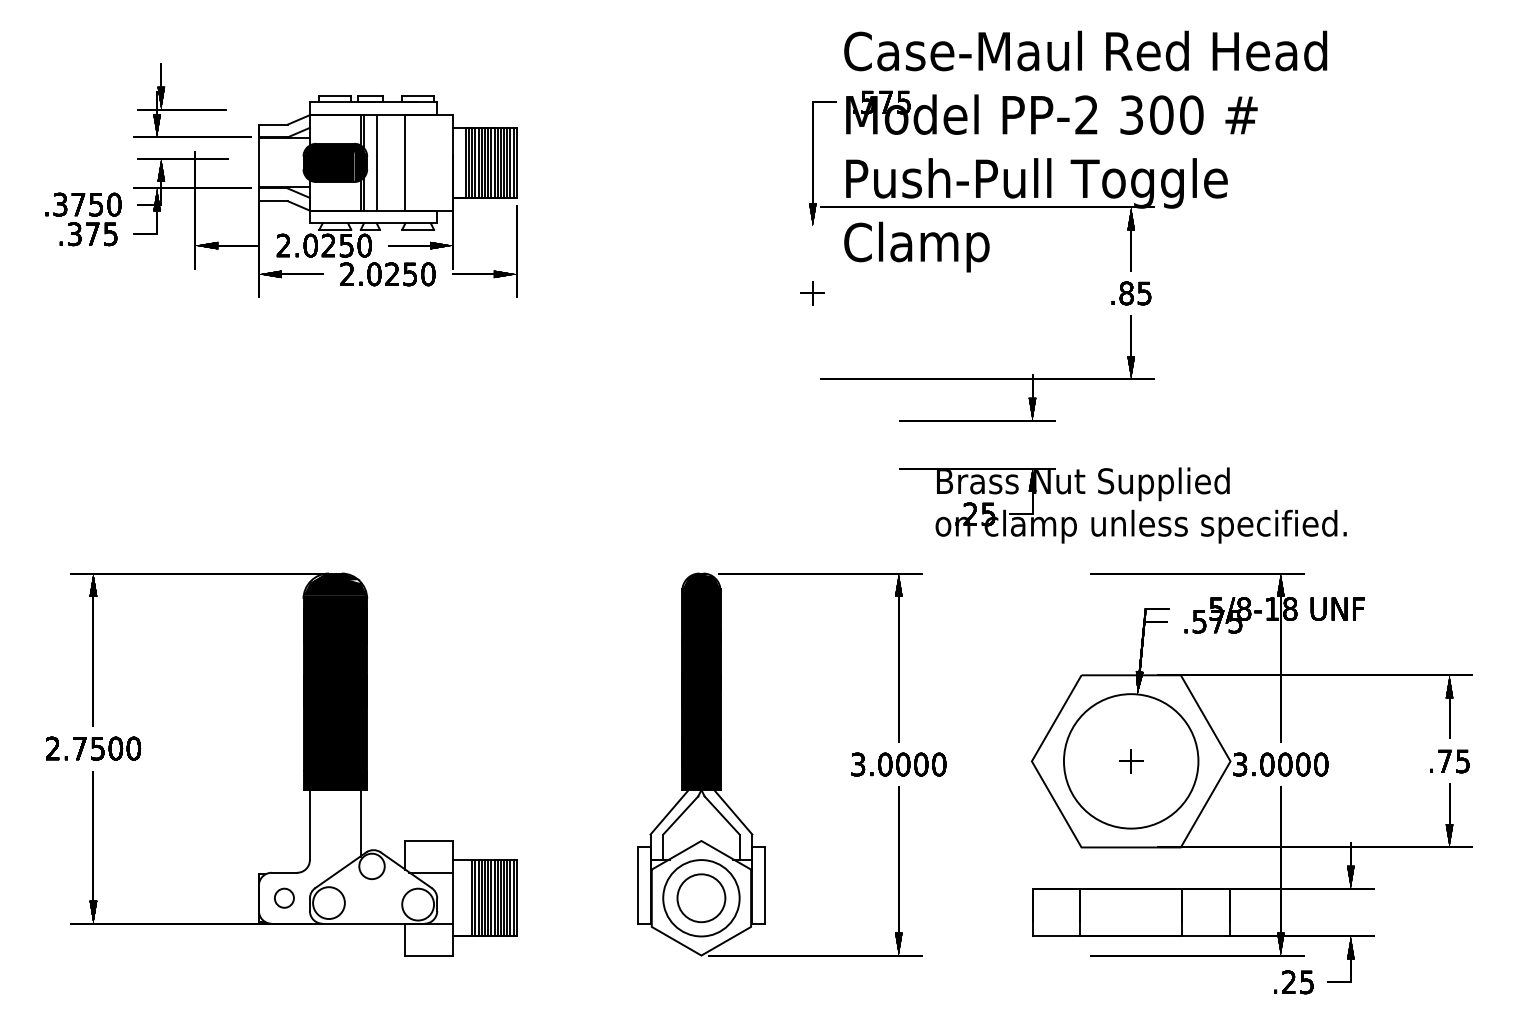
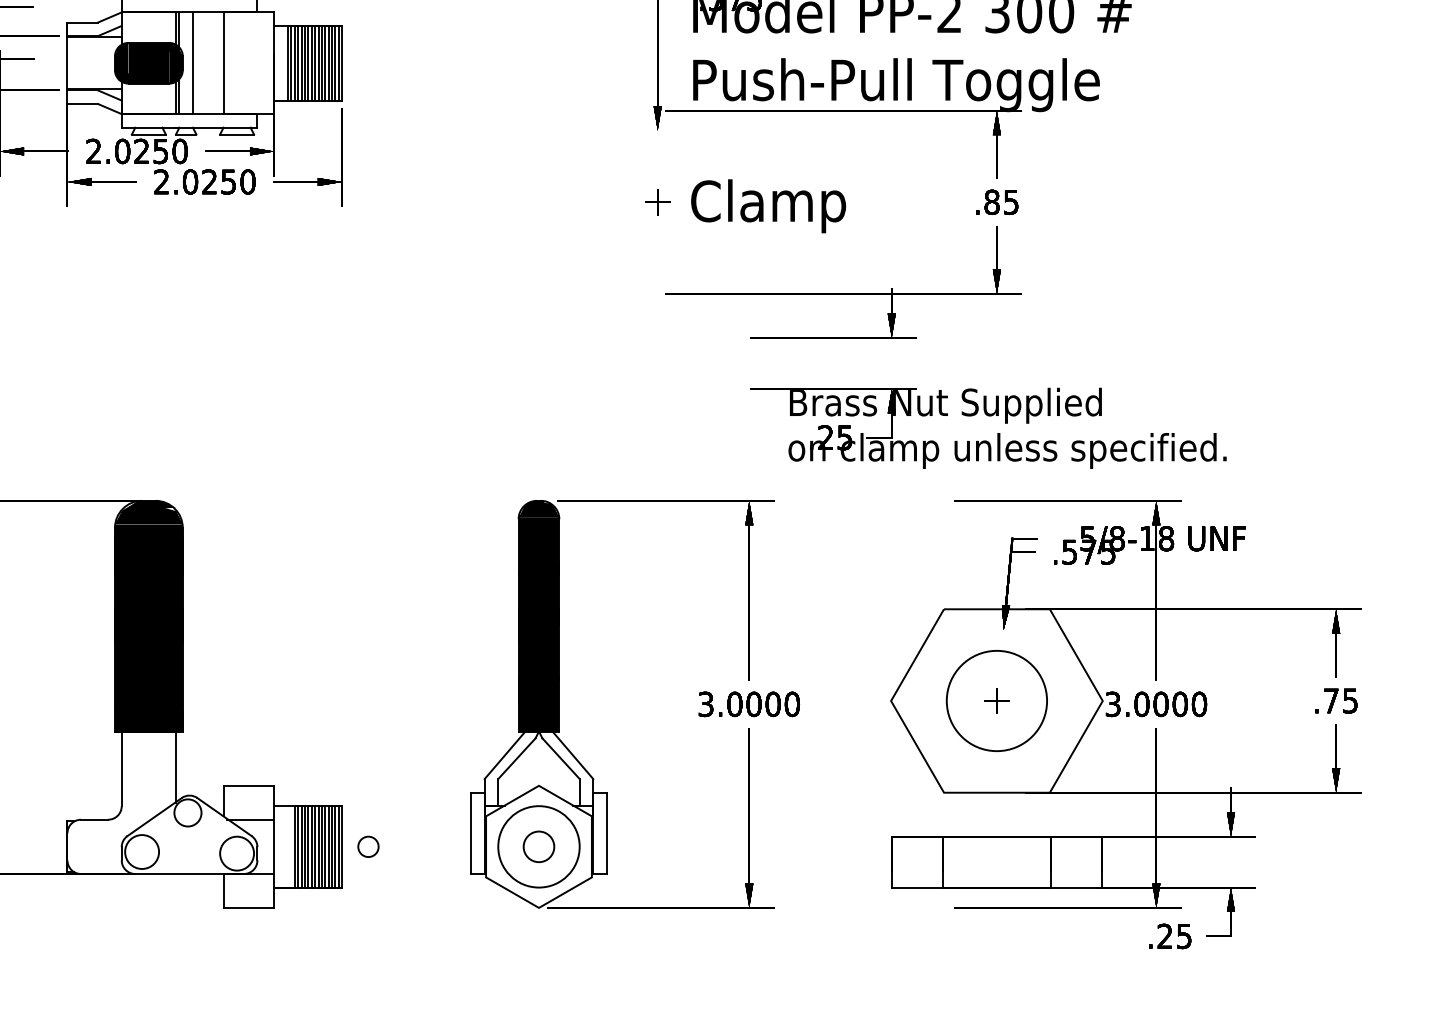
text: (916, 246) -> (768, 205), moved
circle: (1130, 761) -> (996, 701), size x0.7
circle: (284, 897) -> (368, 846), moved
circle: (701, 898) -> (539, 847), size x0.6

